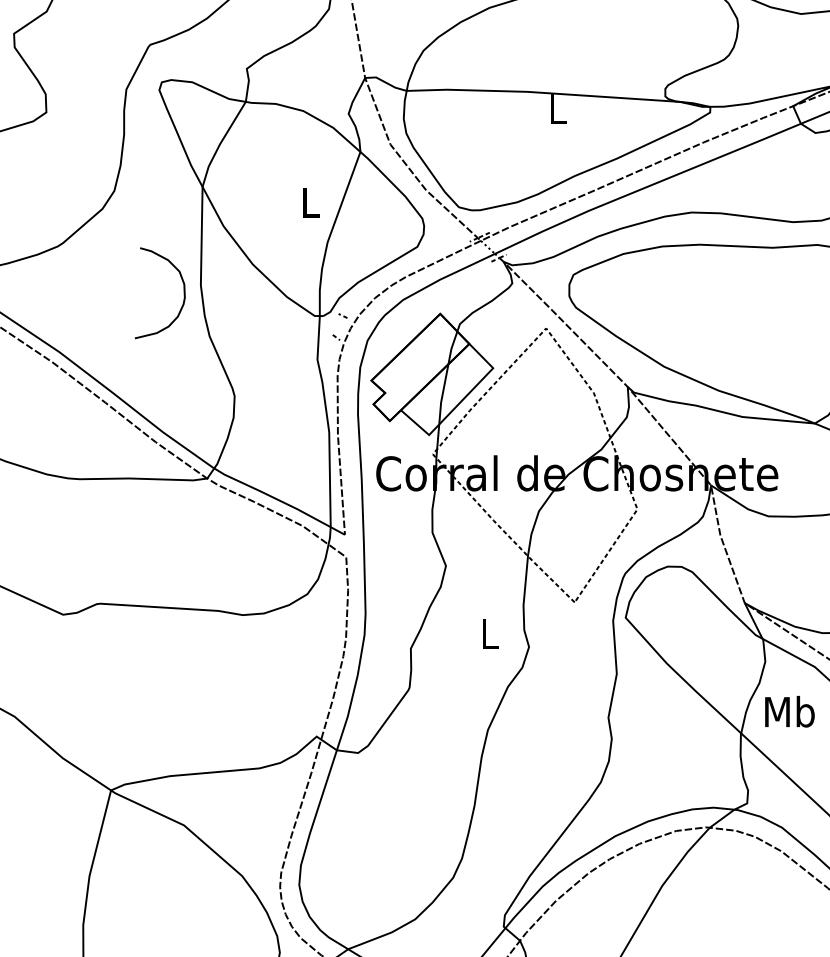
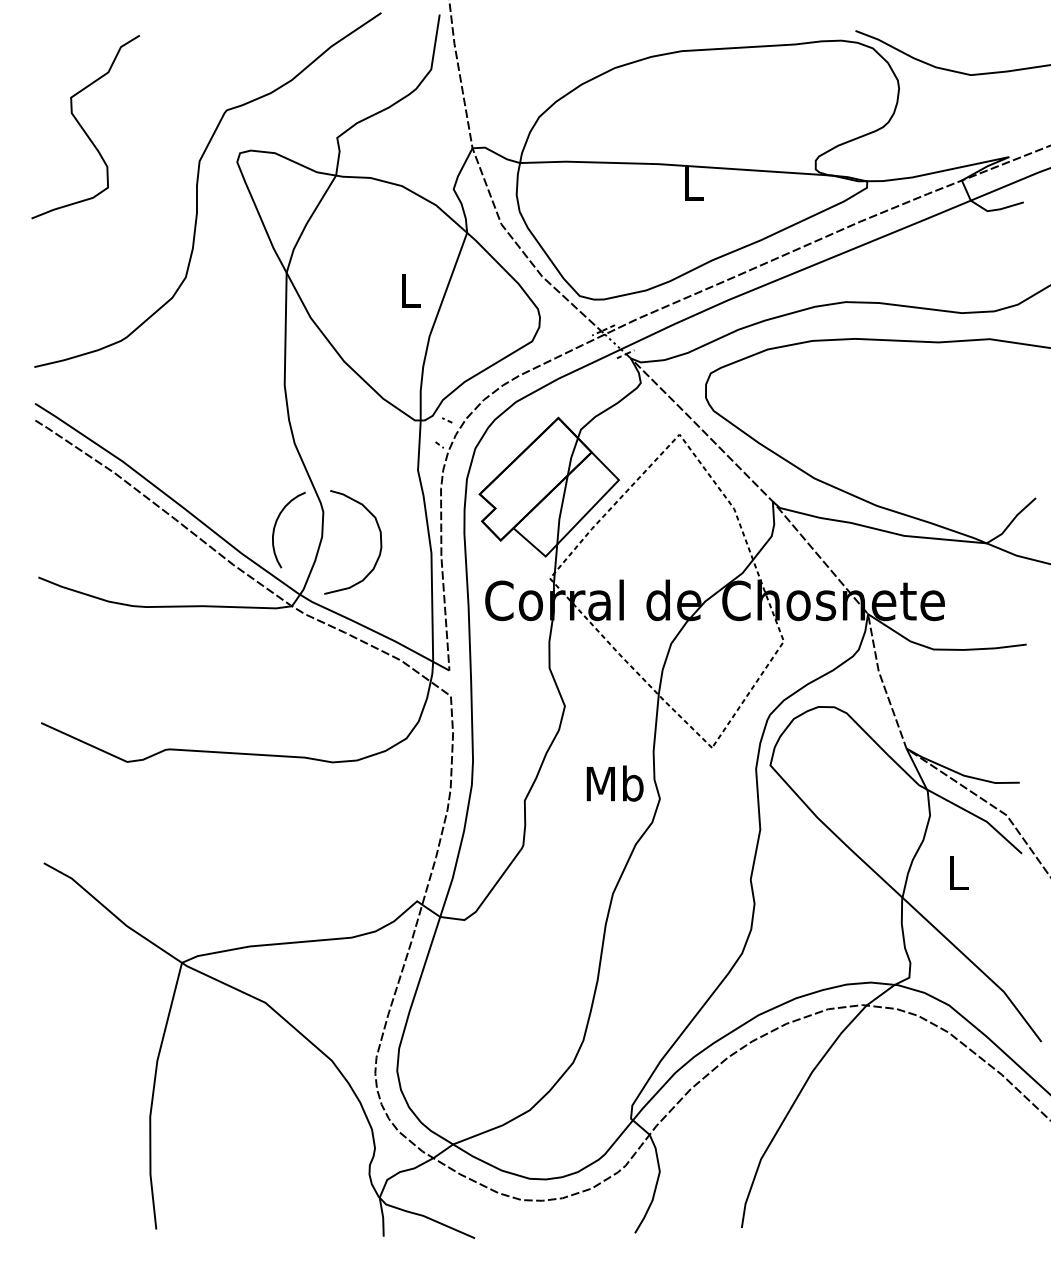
curve: (184, 293) -> (380, 542), moved
curve: (192, 409) -> (275, 527), added
text: (489, 633) -> (614, 783), L -> Mb
text: (789, 711) -> (957, 872), Mb -> L

